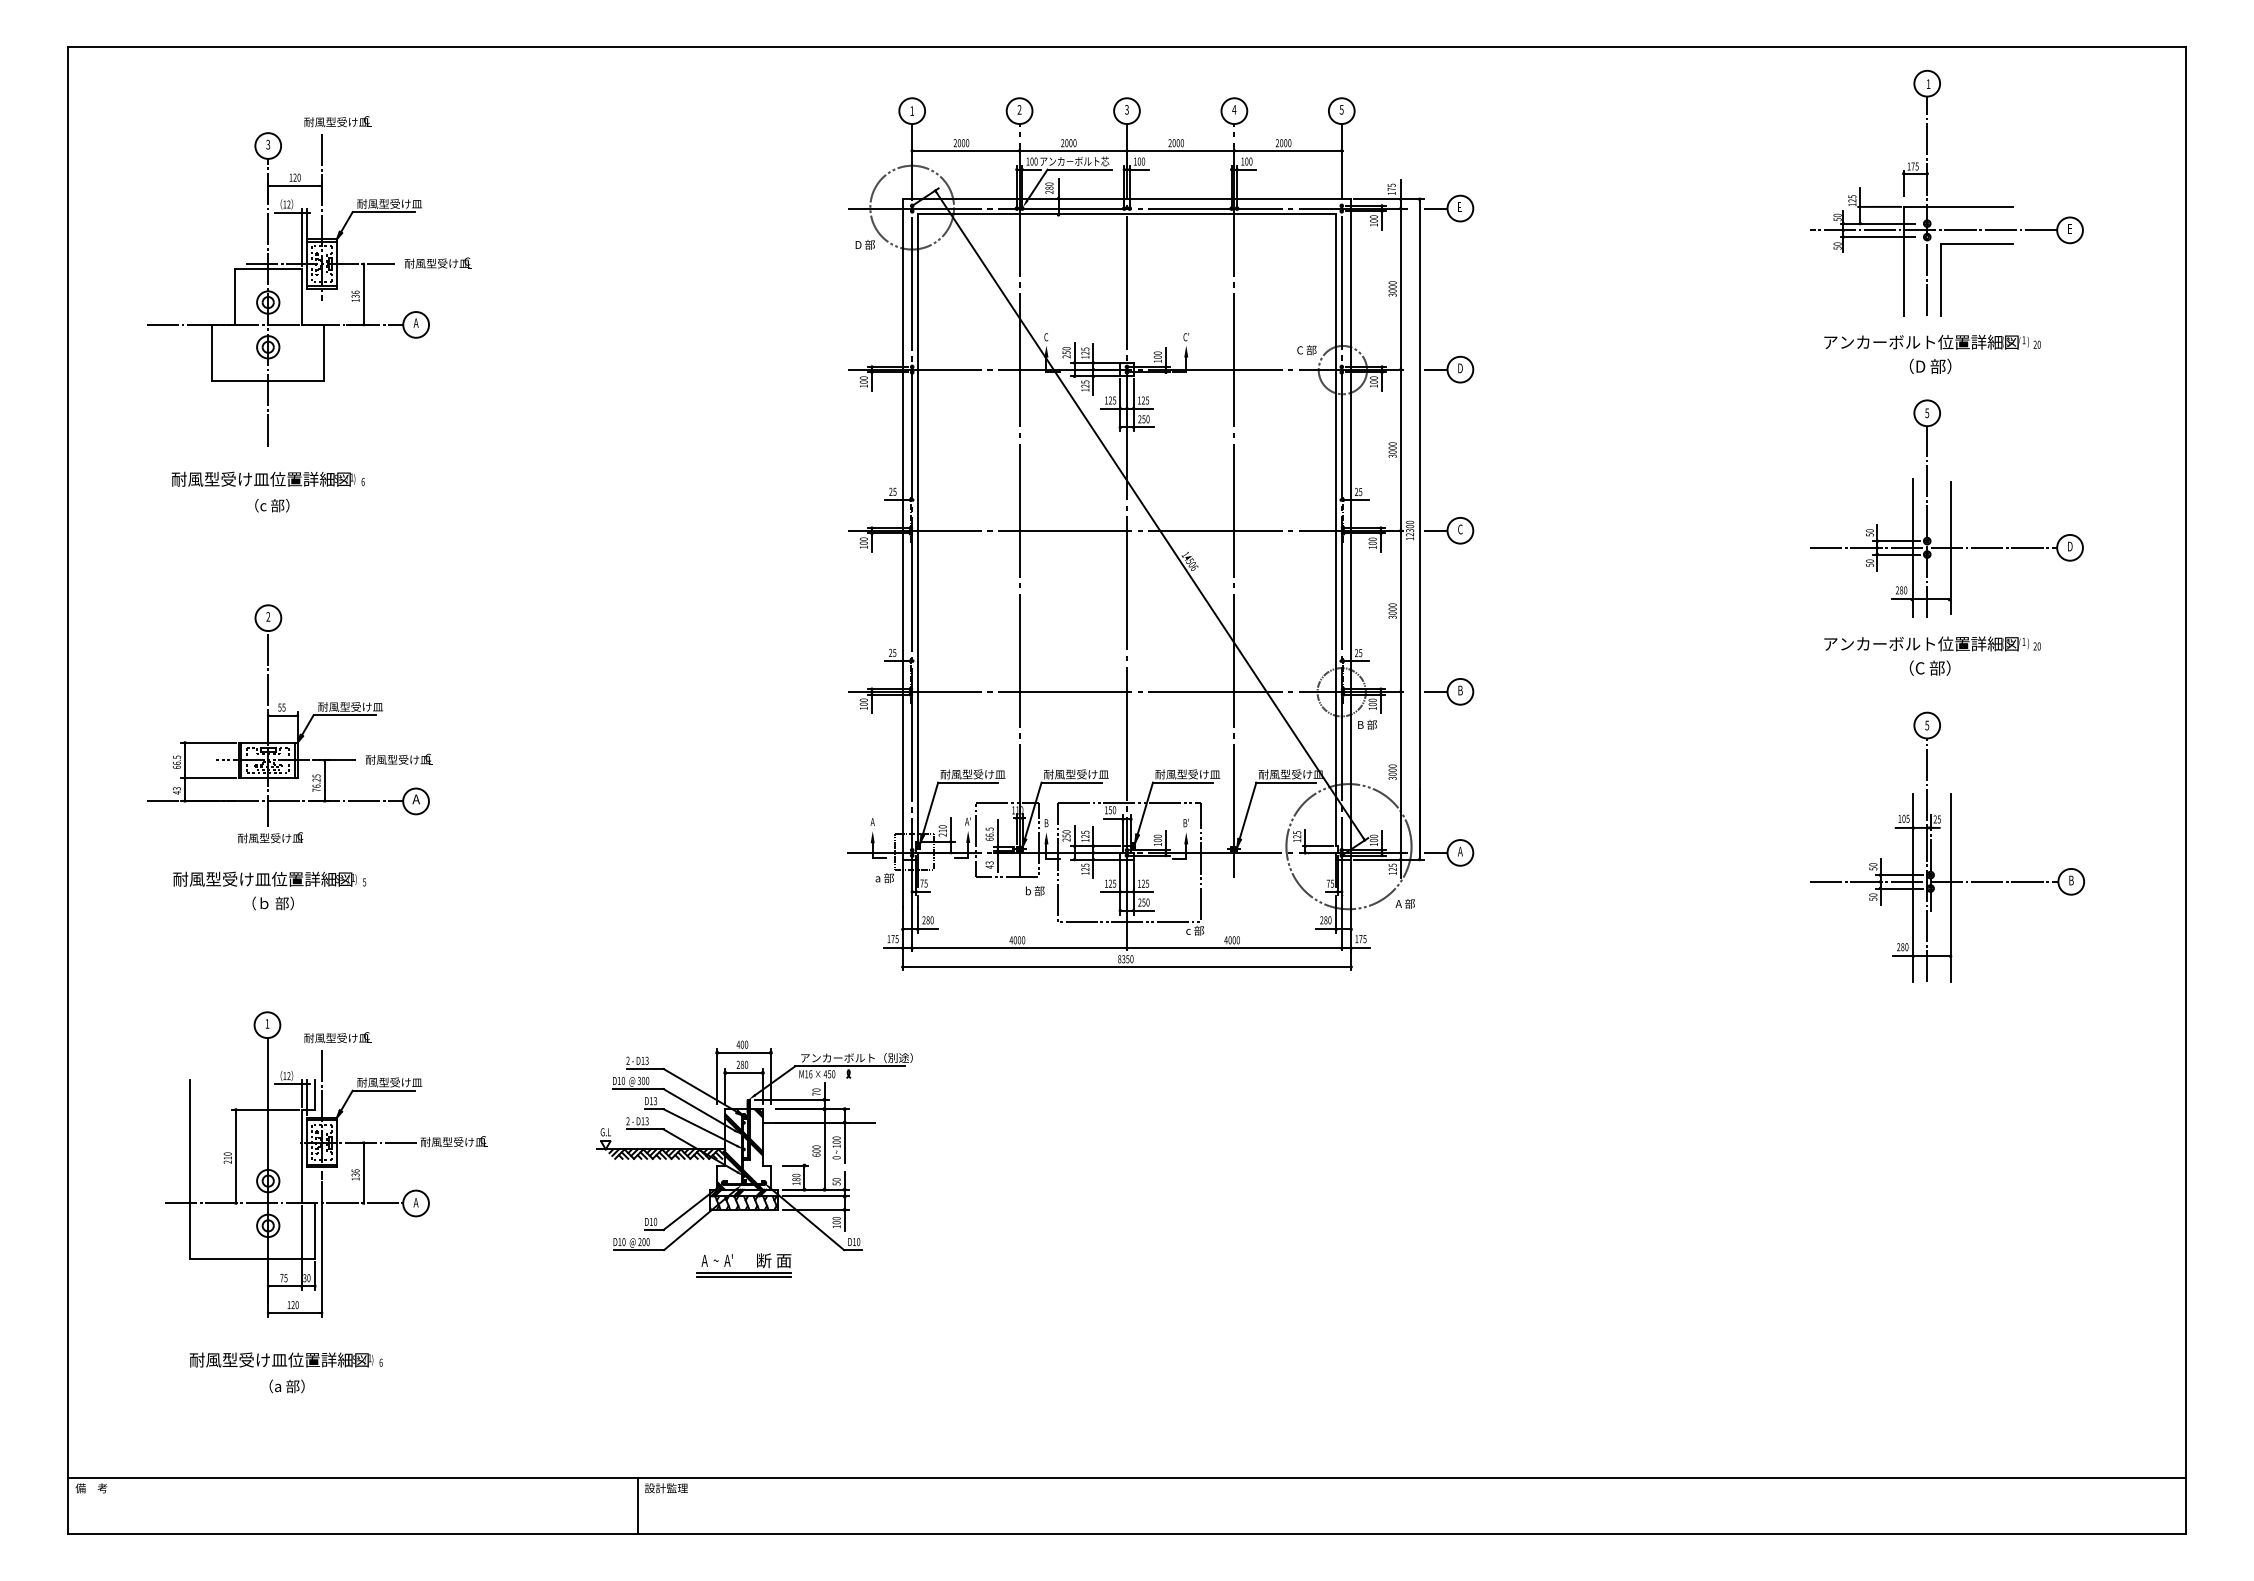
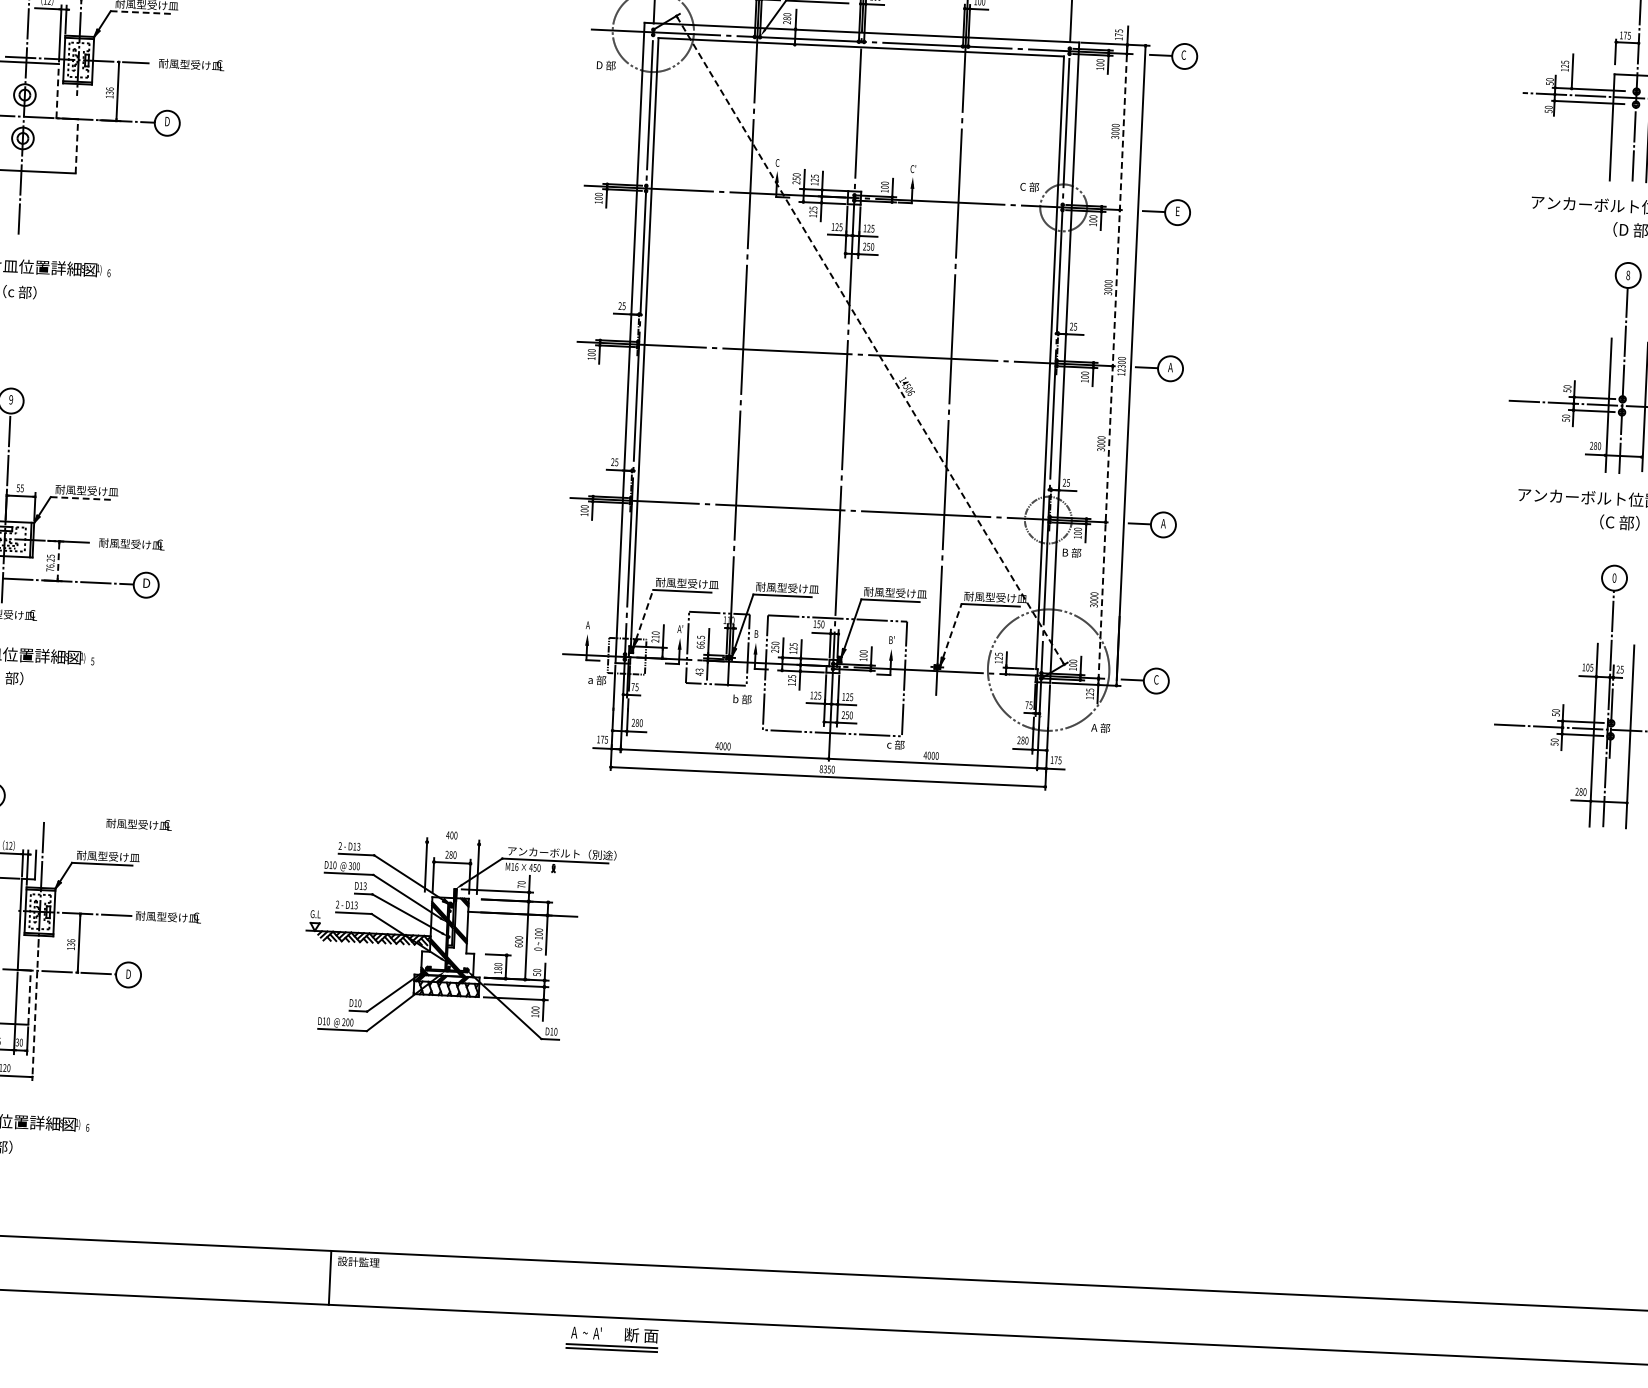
line: (1879, 206) -> (1591, 72), removed
text: (1459, 207) -> (1183, 55), E -> C
line: (384, 212) -> (141, 12), solid -> dashed
line: (301, 296) -> (57, 90), solid -> dashed
text: (415, 322) -> (166, 120), A -> D
line: (324, 352) -> (77, 145), solid -> dashed
text: (1460, 368) -> (1177, 211), D -> E
text: (1927, 412) -> (1628, 274), 5 -> 8
line: (1149, 515) -> (869, 340), solid -> dashed
line: (1400, 529) -> (1112, 364), solid -> dashed
text: (1460, 529) -> (1170, 367), C -> A
text: (268, 616) -> (11, 399), 2 -> 9
text: (1460, 690) -> (1163, 523), B -> A
line: (345, 715) -> (81, 498), solid -> dashed
text: (1927, 725) -> (1614, 578), 5 -> 0
line: (324, 781) -> (58, 561), solid -> dashed
text: (415, 799) -> (145, 583), A -> D
line: (930, 808) -> (644, 614), solid -> dashed
line: (1247, 810) -> (951, 630), solid -> dashed
text: (1460, 851) -> (1156, 679), A -> C
text: (337, 1037) -> (138, 823), moved
line: (743, 1052) -> (452, 843), removed
text: (415, 1202) -> (128, 973), A -> D
line: (315, 1231) -> (29, 997), solid -> dashed
line: (321, 1250) -> (34, 1016), solid -> dashed
part: (743, 1272) -> (611, 1345), moved

